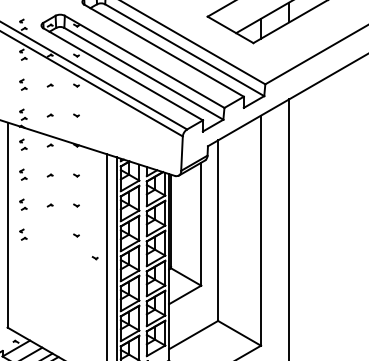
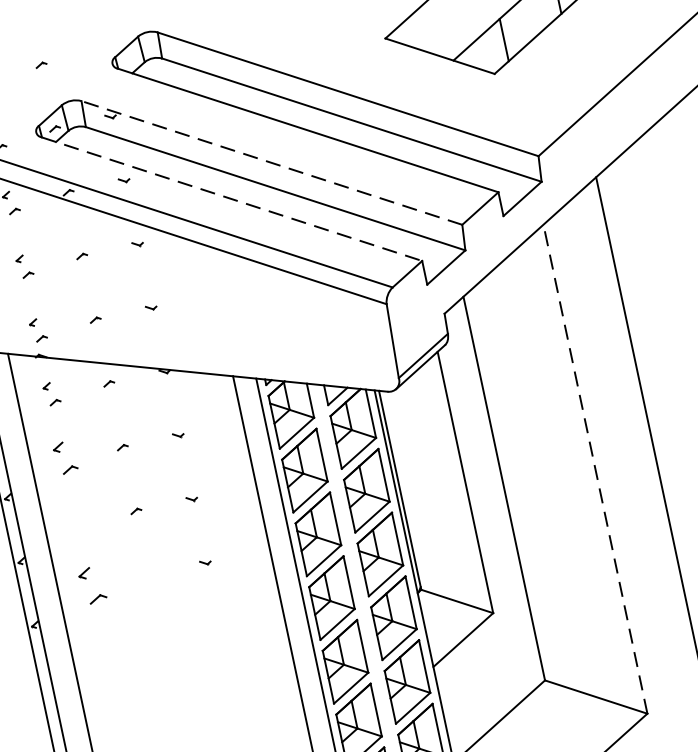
line: (144, 61) -> (271, 162), solid -> dashed
line: (123, 74) -> (232, 199), solid -> dashed
part: (23, 174) -> (65, 457), size x1.4
part: (23, 204) -> (78, 520), removed
line: (261, 230) -> (596, 468), solid -> dashed
part: (23, 234) -> (92, 584), size x1.6
part: (94, 258) -> (254, 603), removed

